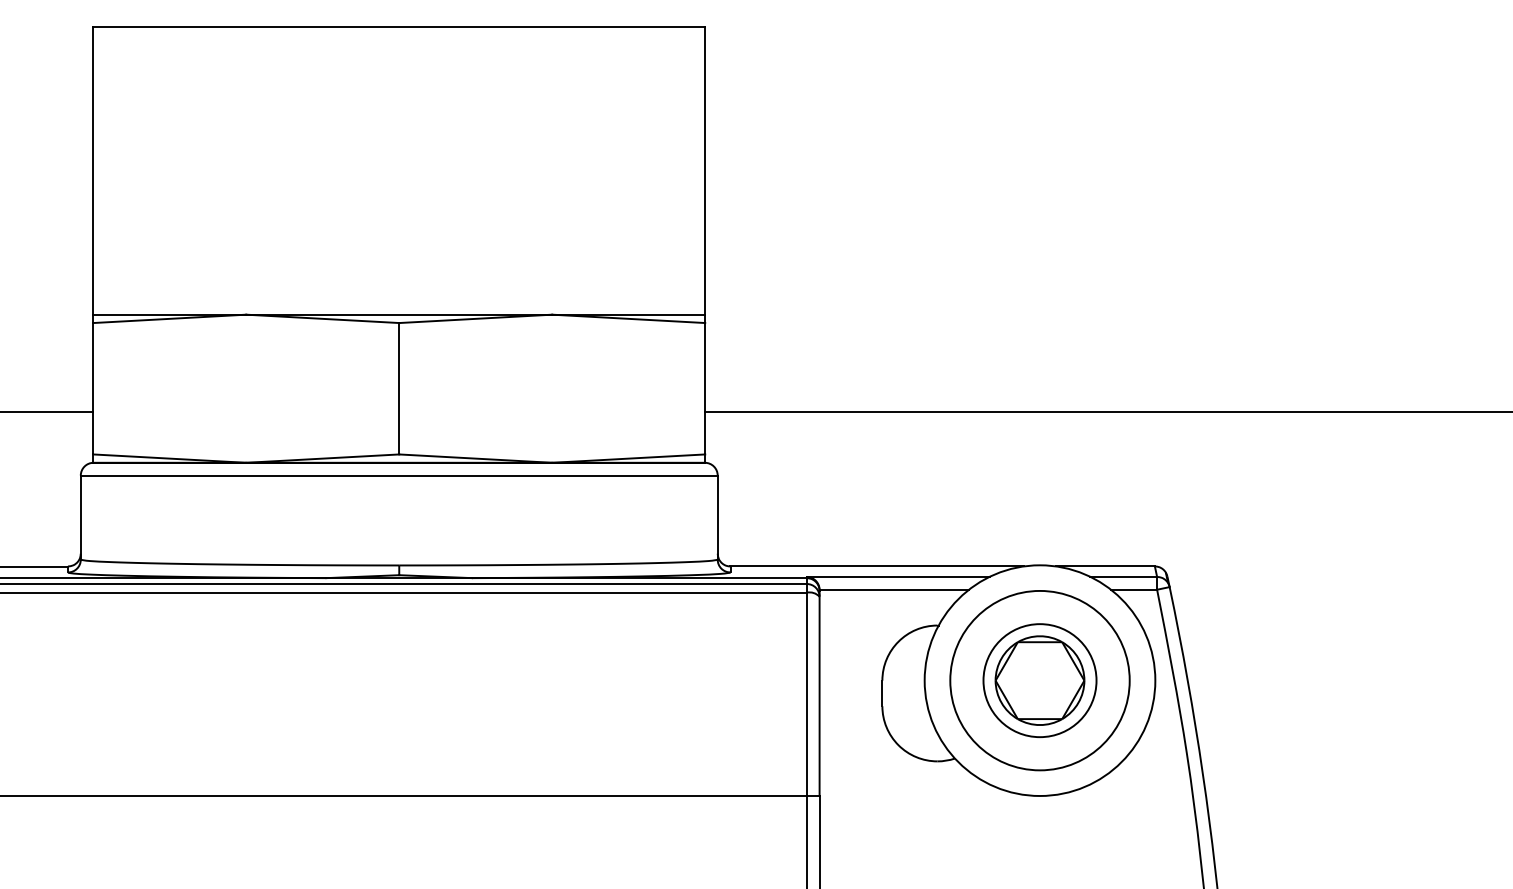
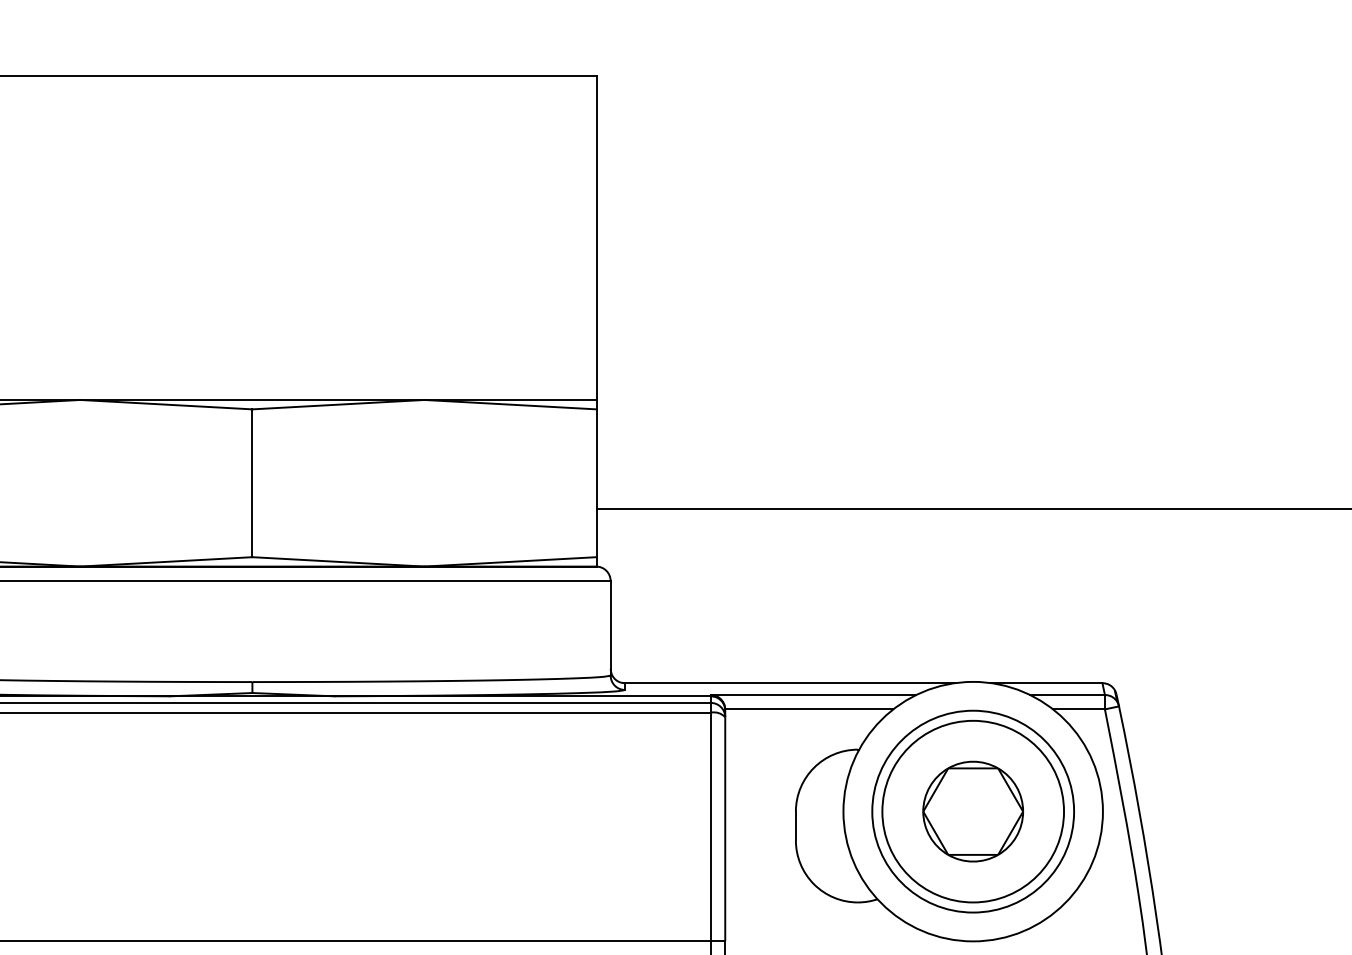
circle: (1039, 680) -> (972, 811), size x1.43

